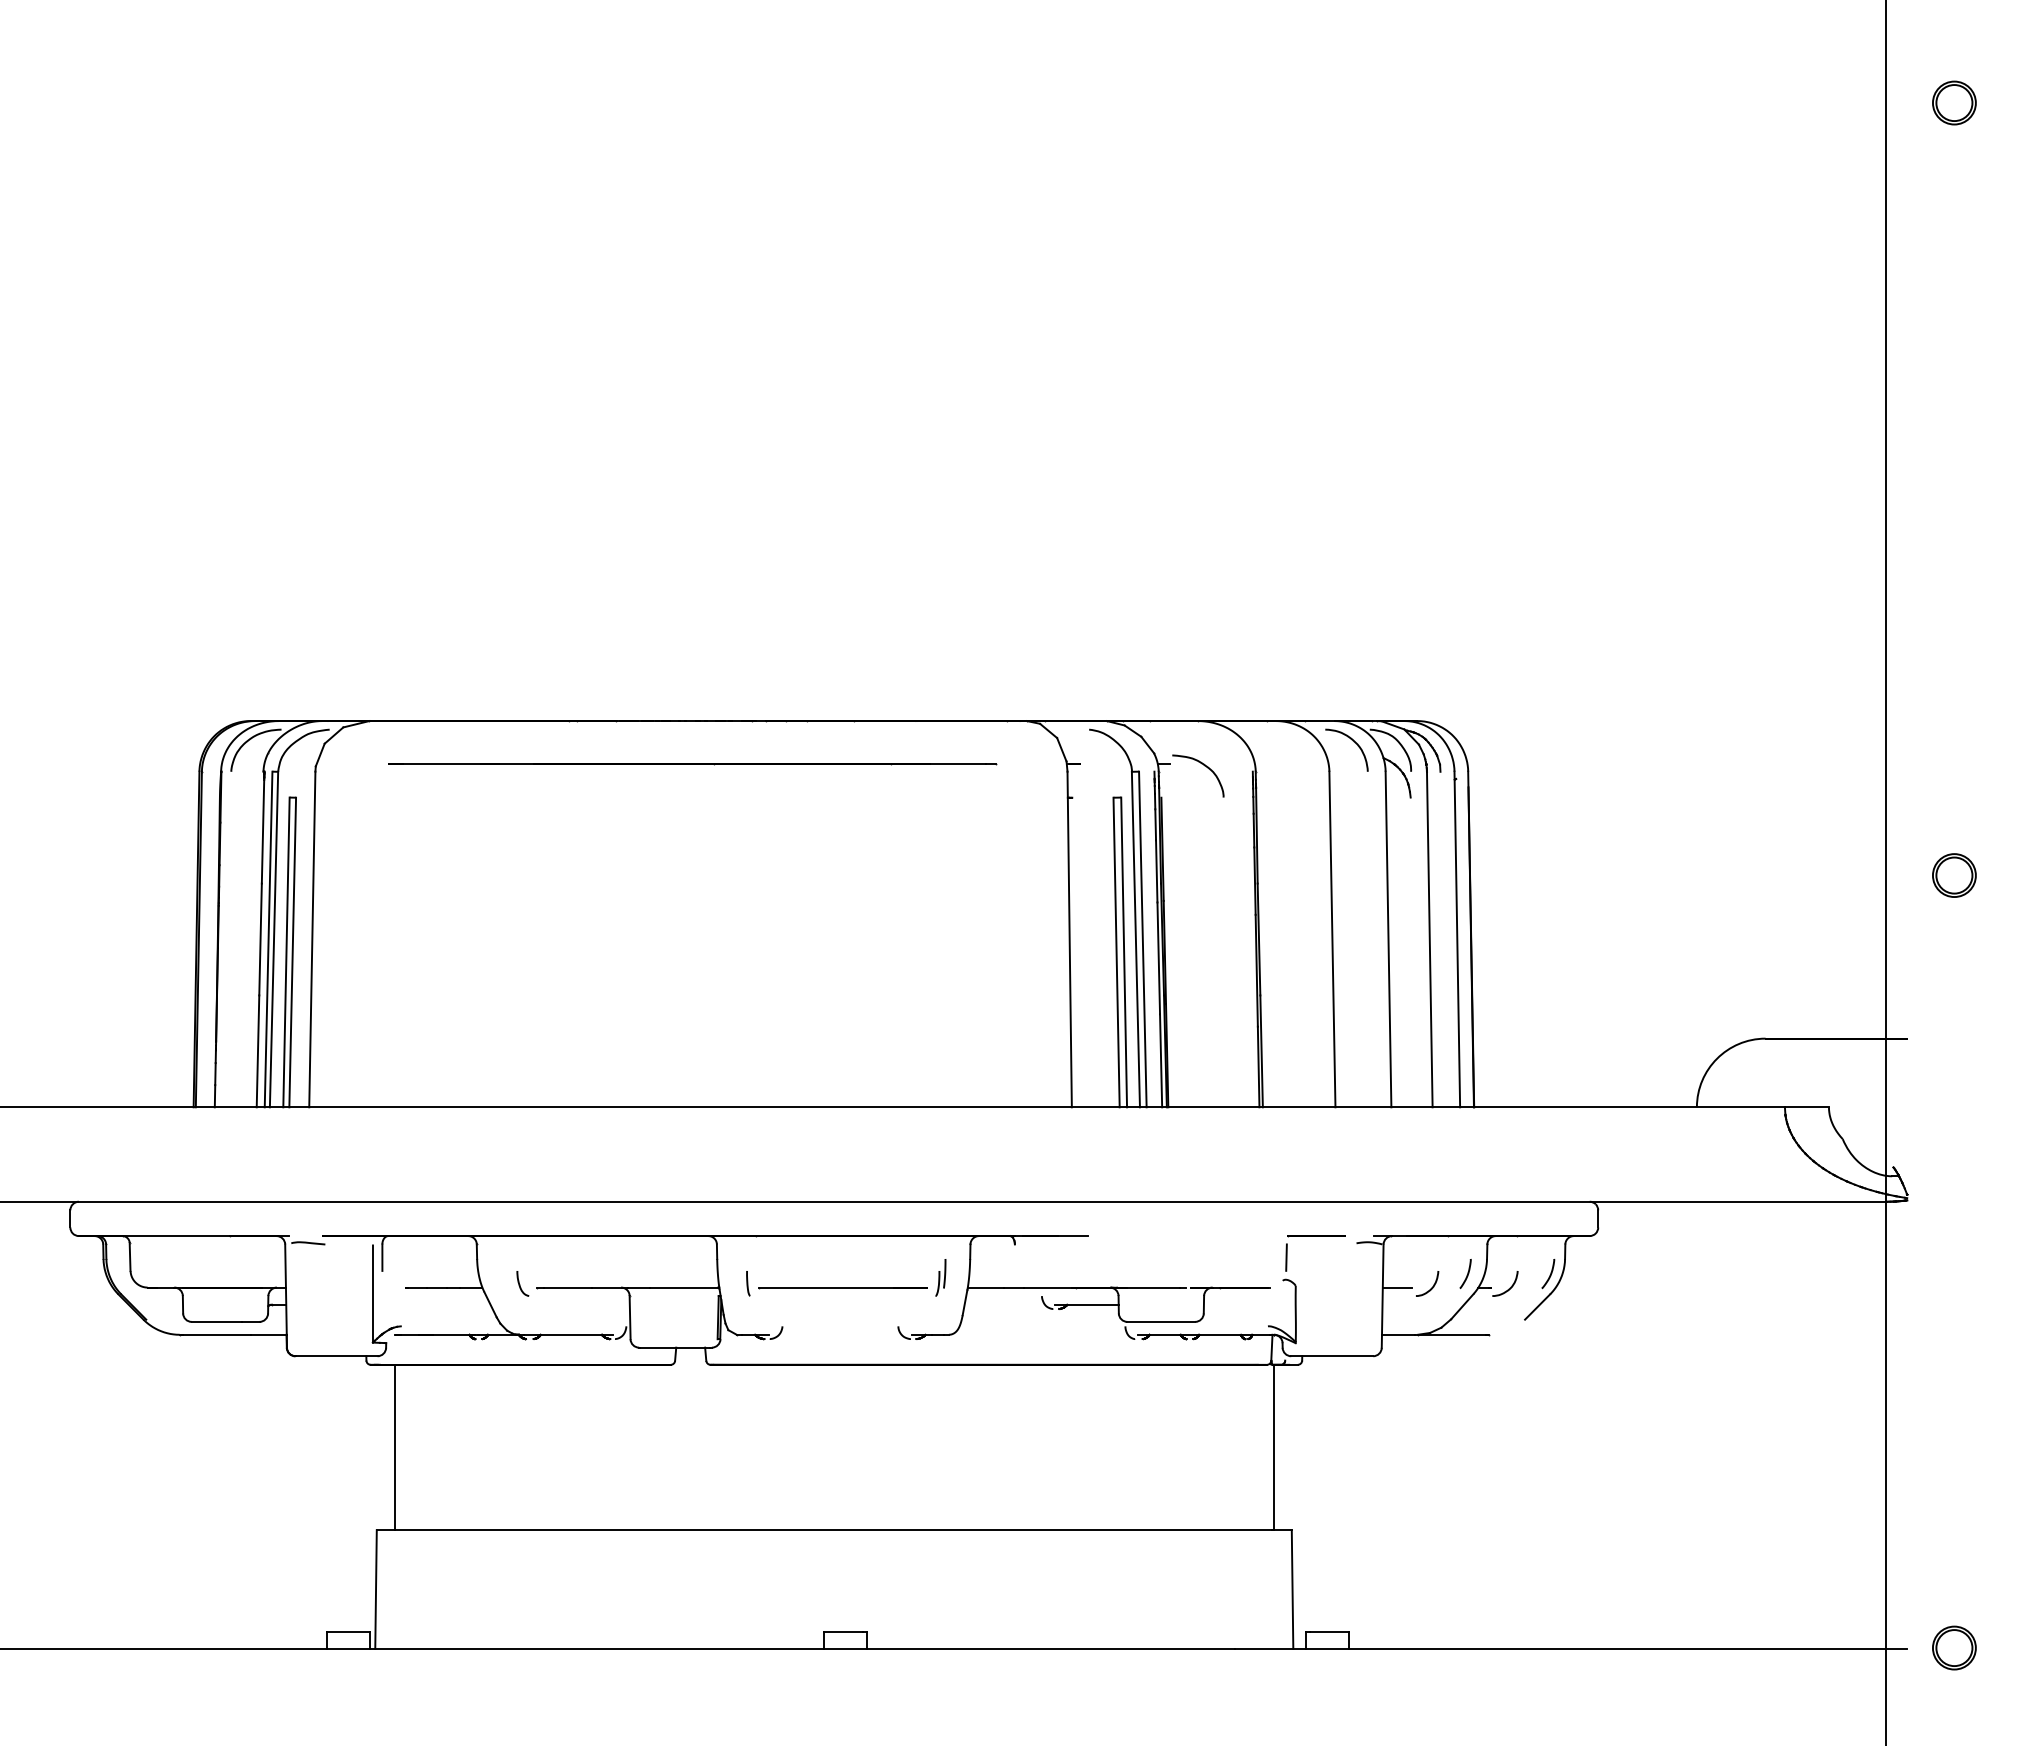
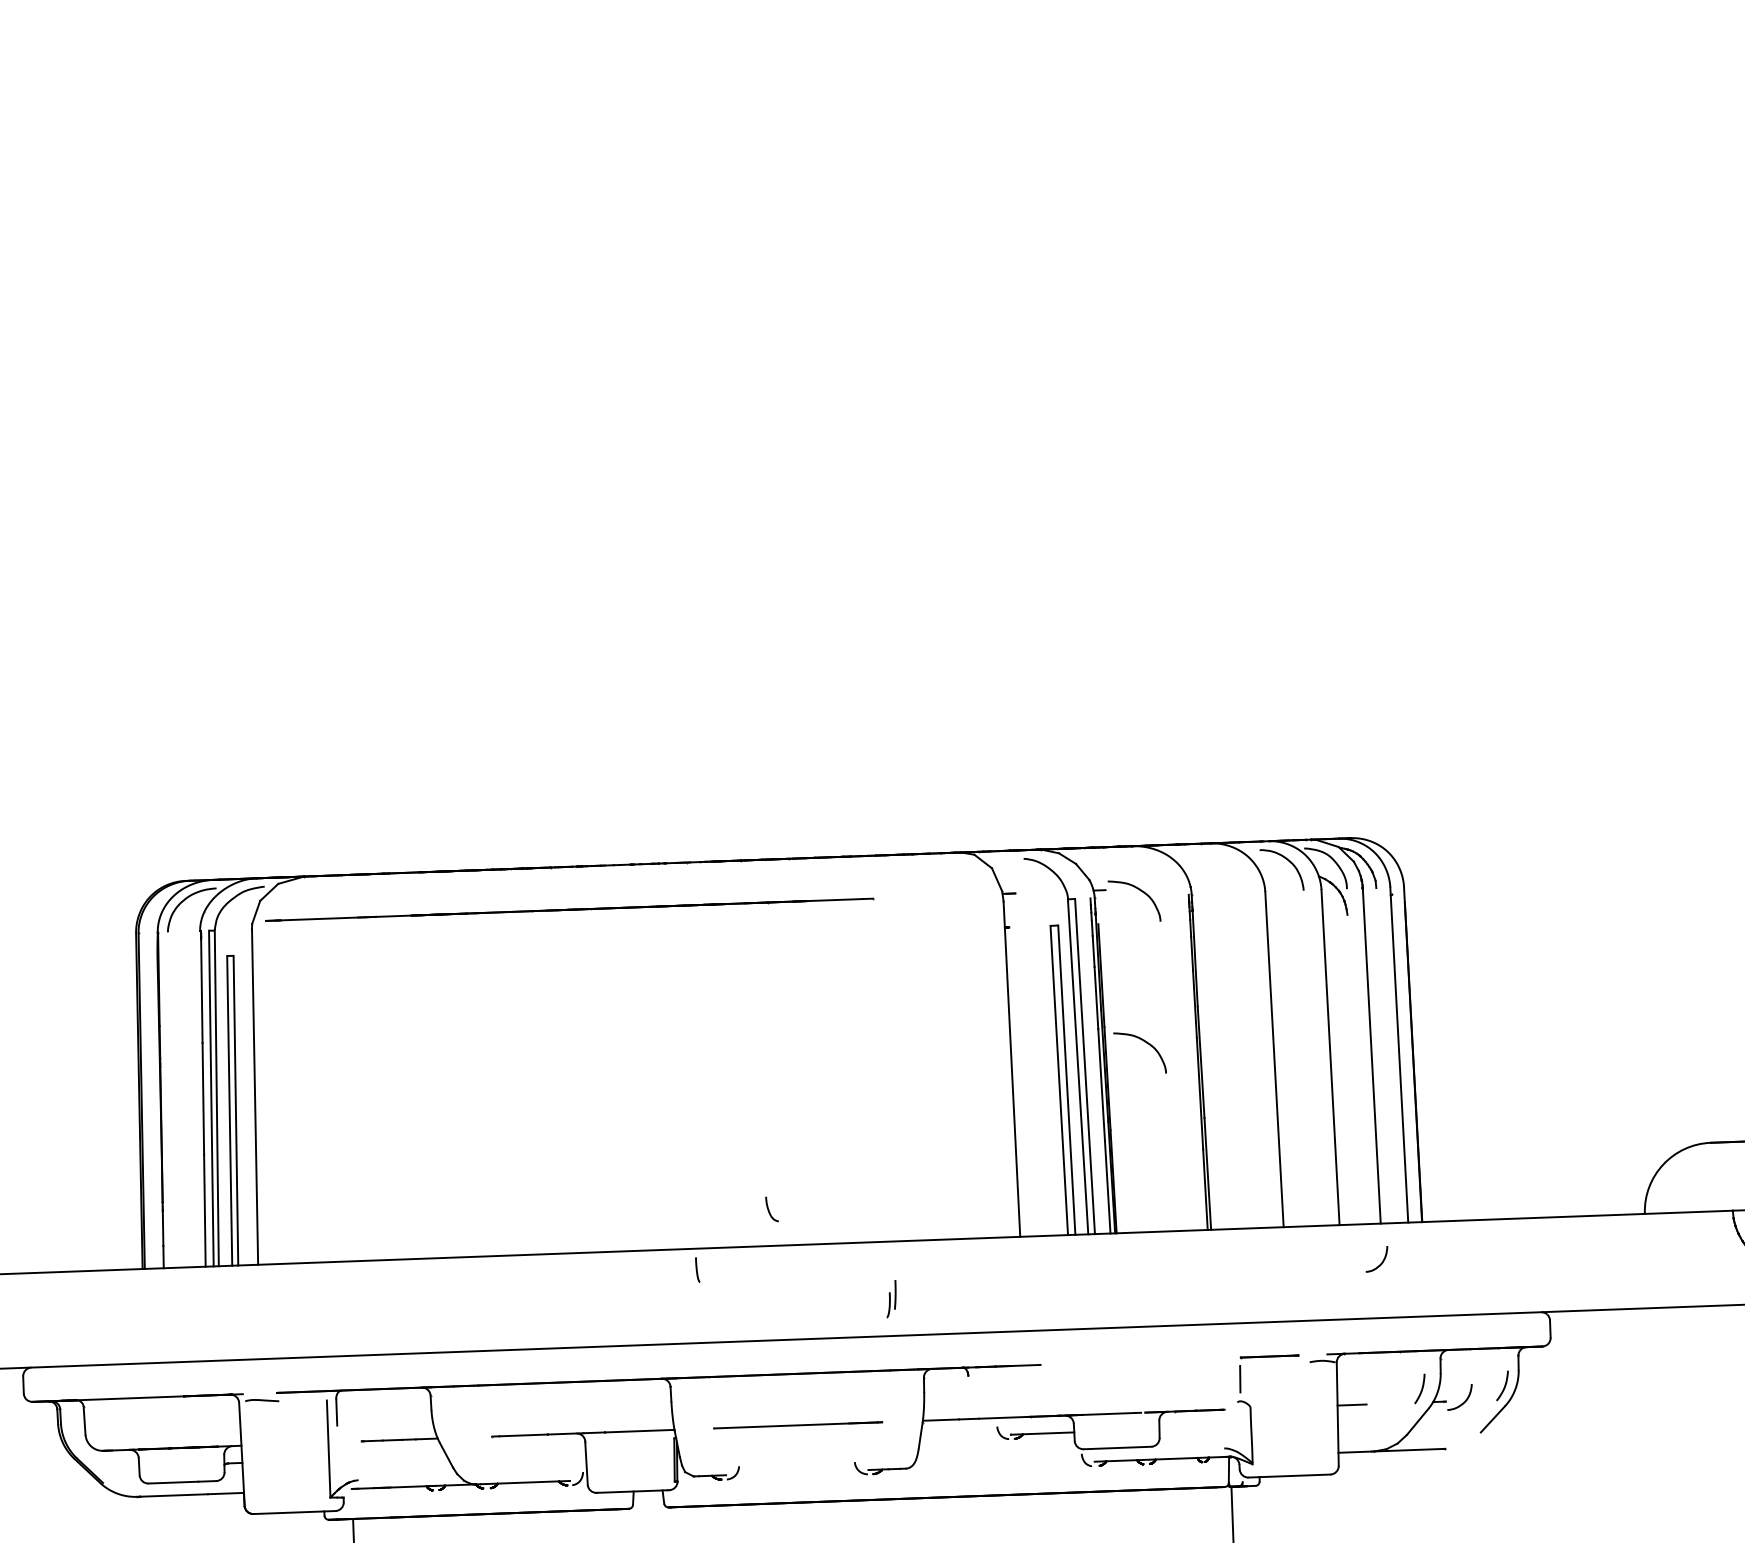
line: (692, 764) -> (569, 910), moved
curve: (1204, 918) -> (1145, 1043), added
part: (940, 1277) -> (891, 1298), moved
curve: (748, 1283) -> (697, 1269), moved
curve: (520, 1284) -> (769, 1210), moved
curve: (1431, 1287) -> (1381, 1262), moved

